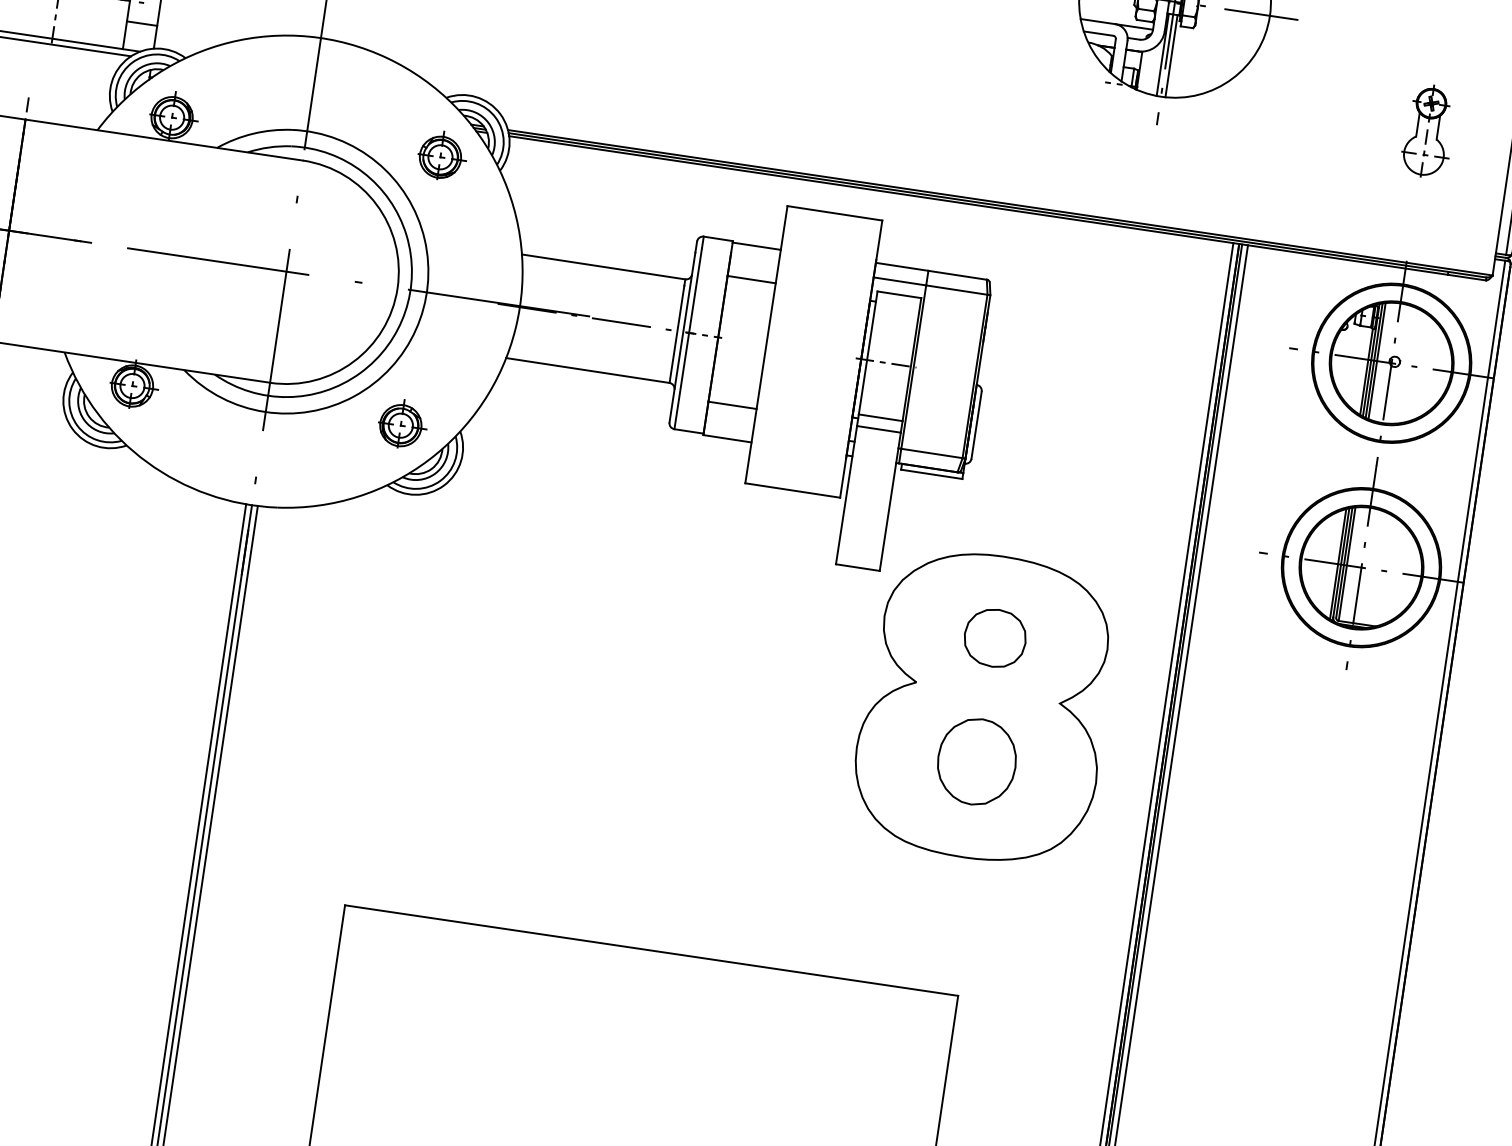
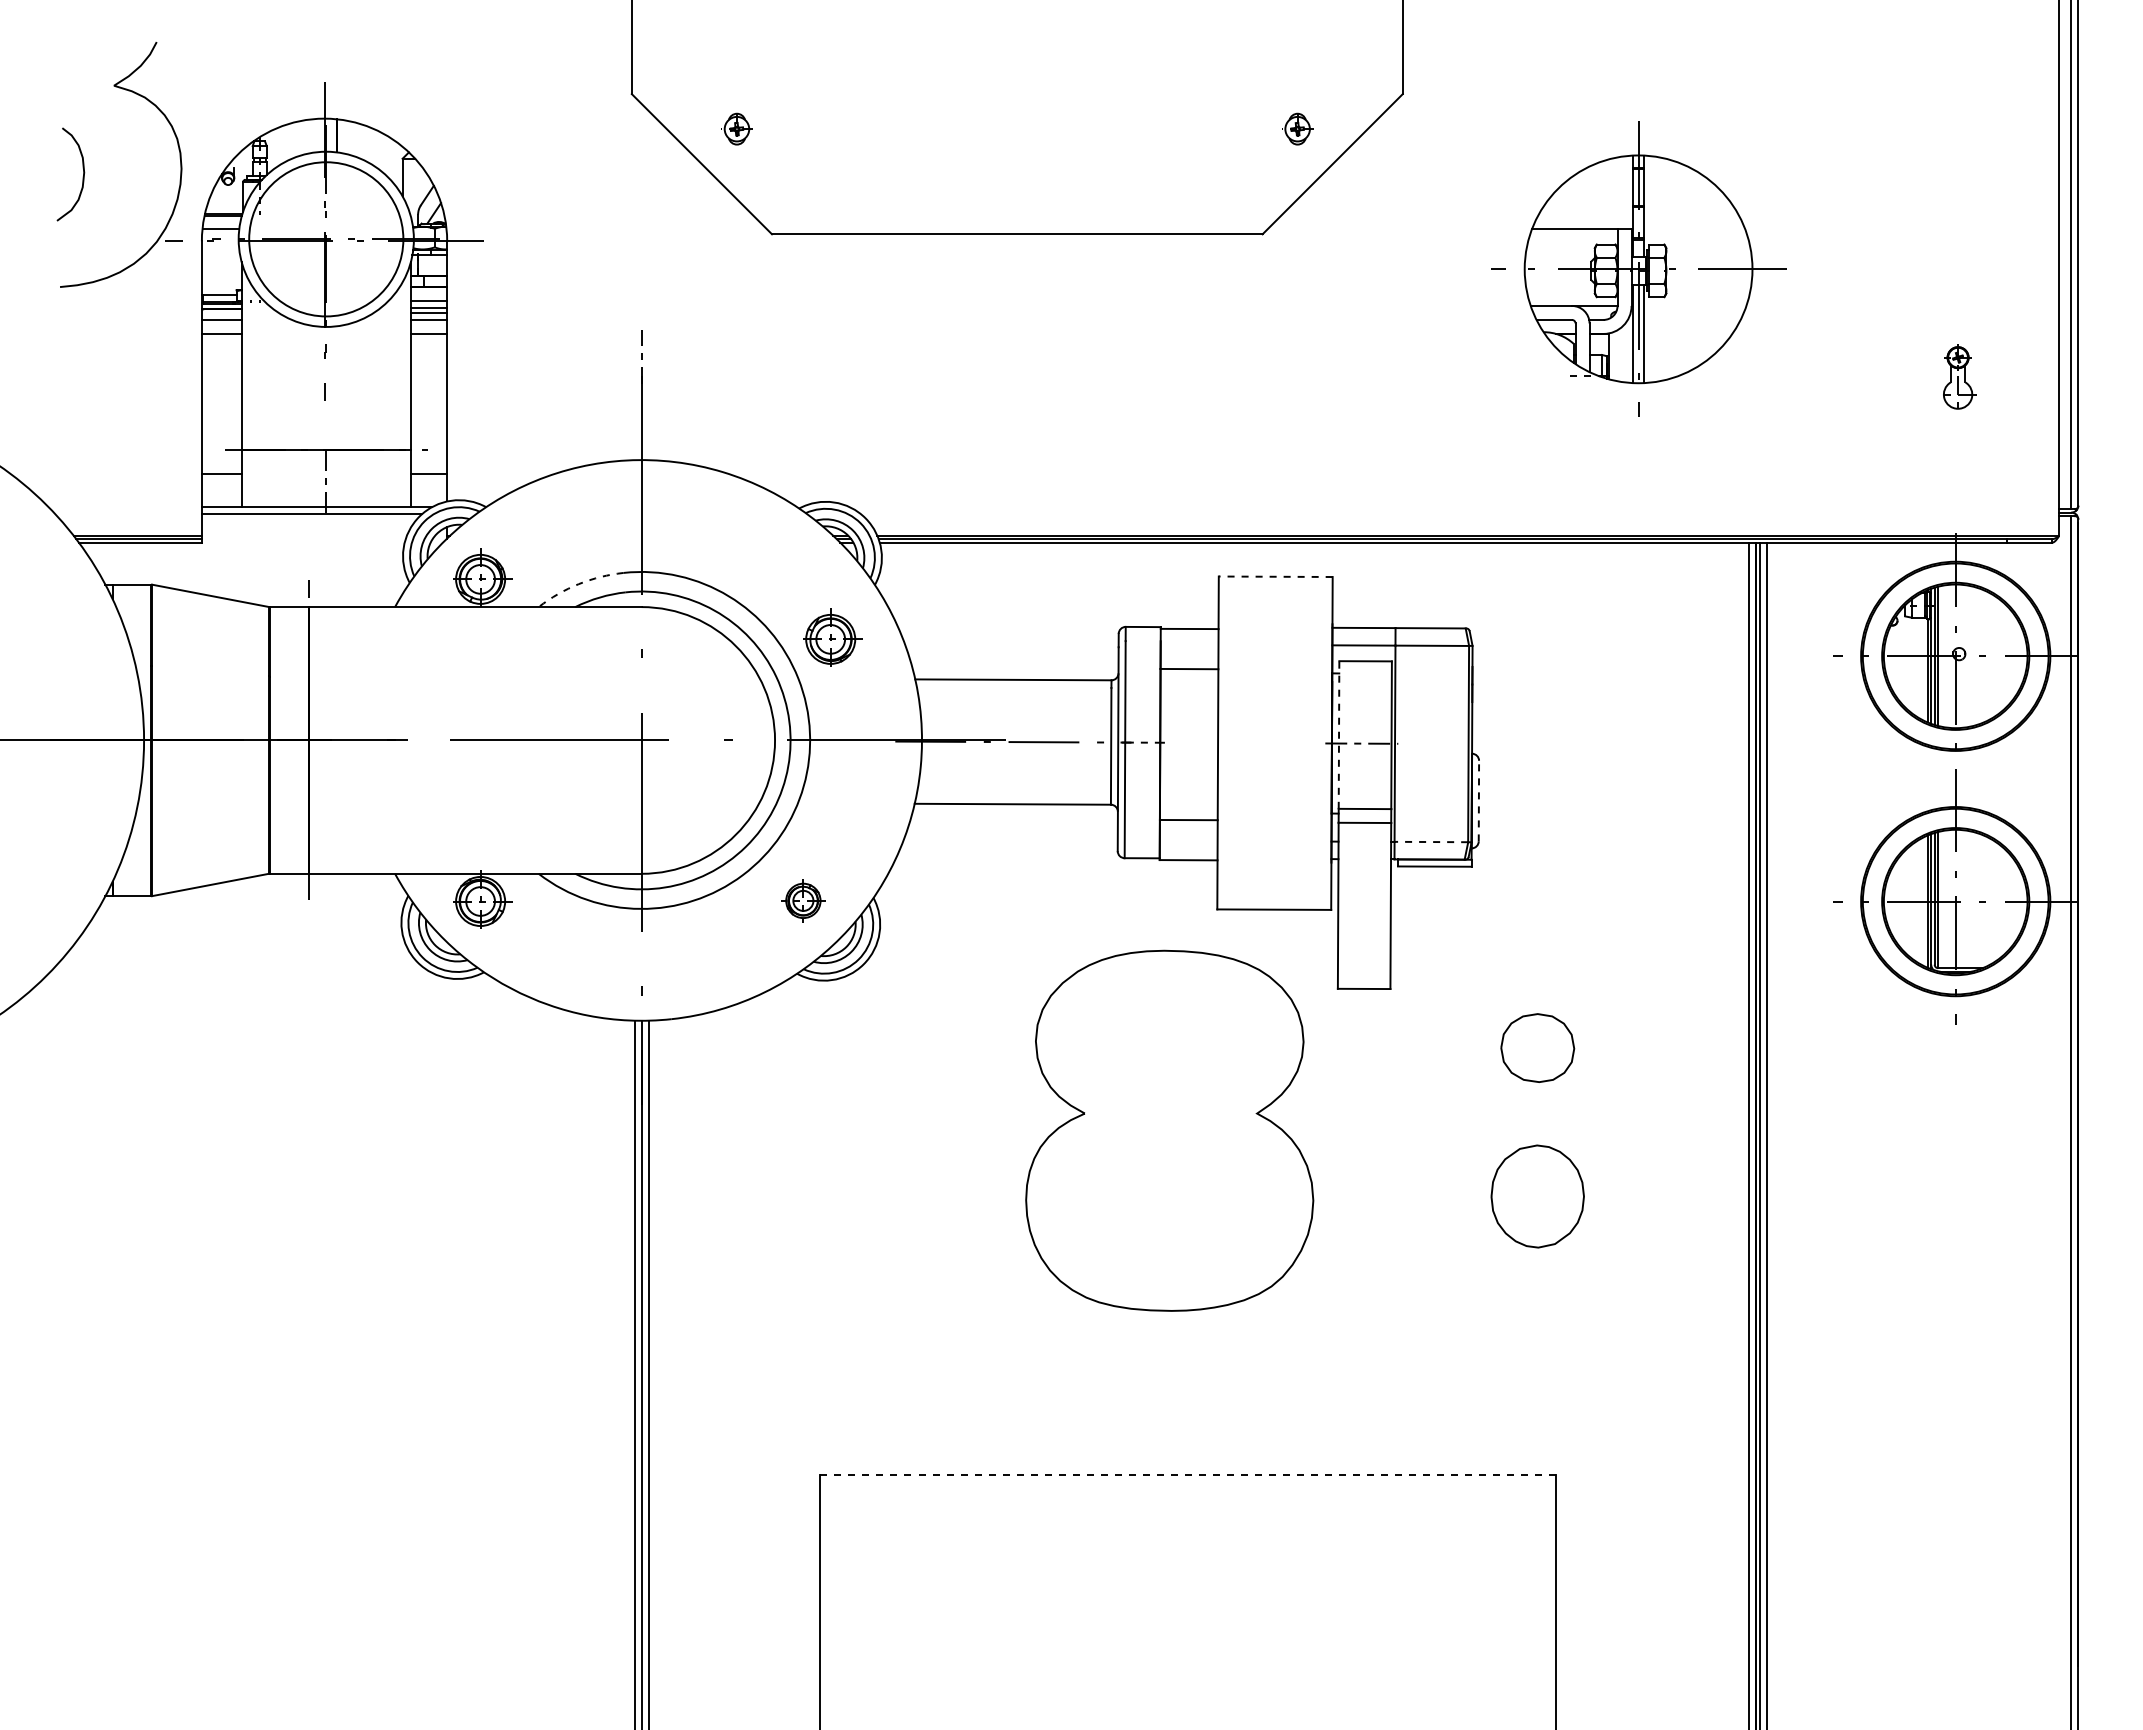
part: (1428, 131) -> (1958, 377), size x0.6
arc: (253, 133) -> (578, 584), solid -> dashed
part: (442, 155) -> (832, 637), moved
line: (834, 213) -> (1275, 576), solid -> dashed
line: (868, 353) -> (1339, 735), solid -> dashed
part: (402, 424) -> (804, 899), size x0.7
line: (976, 424) -> (1478, 800), solid -> dashed
line: (932, 453) -> (1431, 842), solid -> dashed
part: (984, 706) -> (1169, 1130), moved
line: (651, 950) -> (1188, 1474), solid -> dashed

